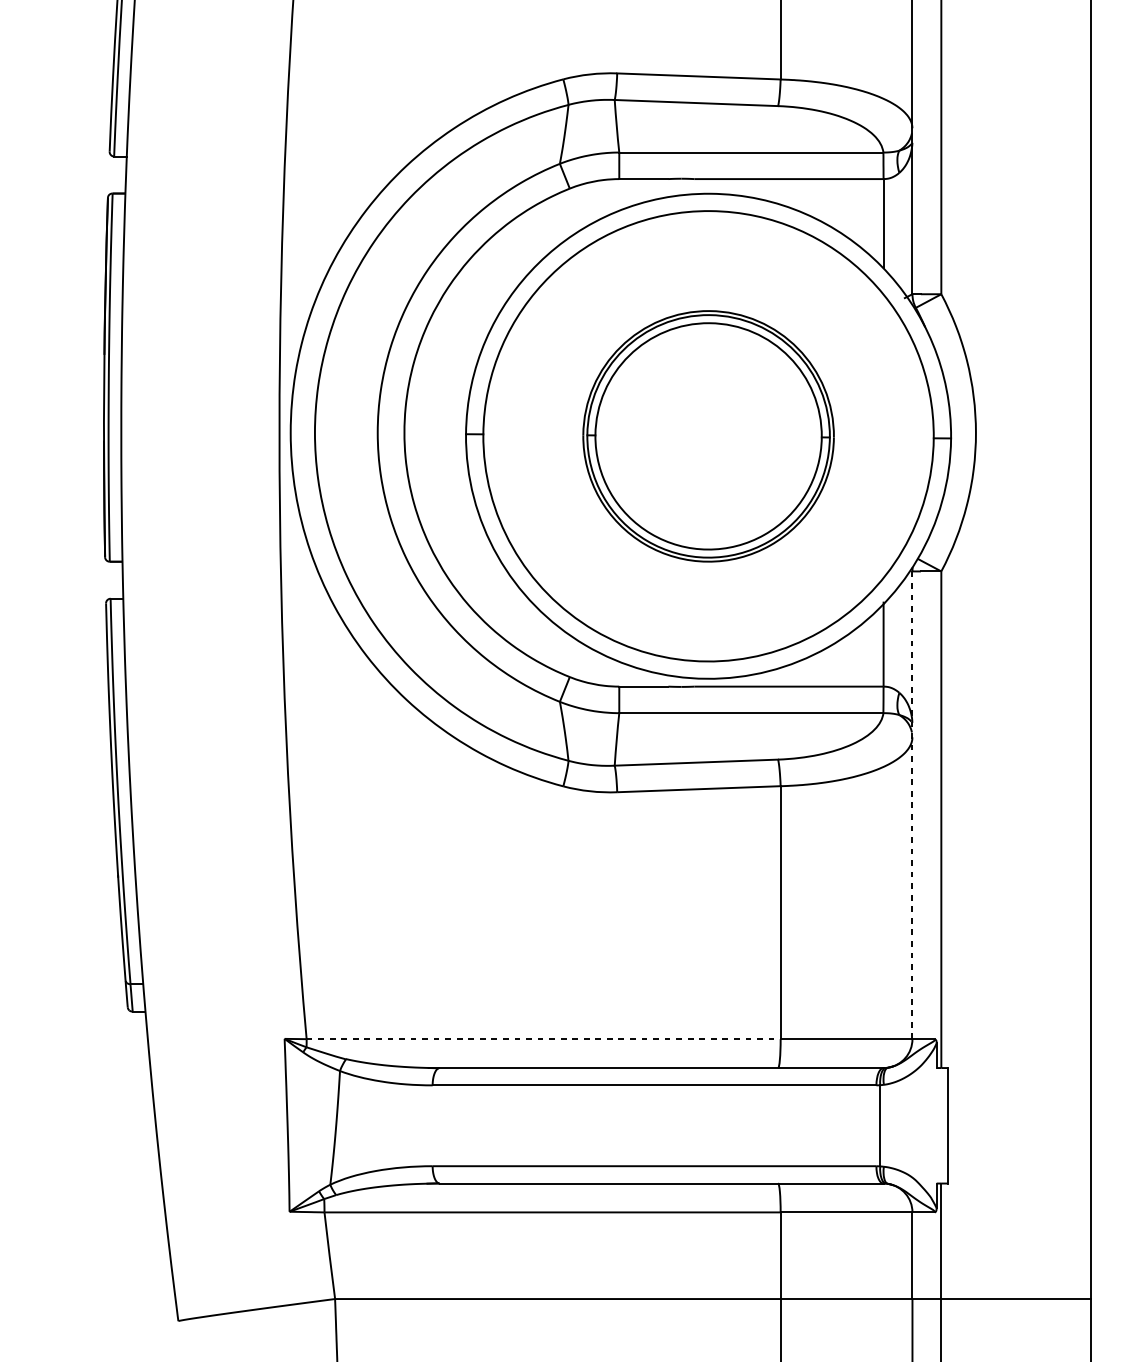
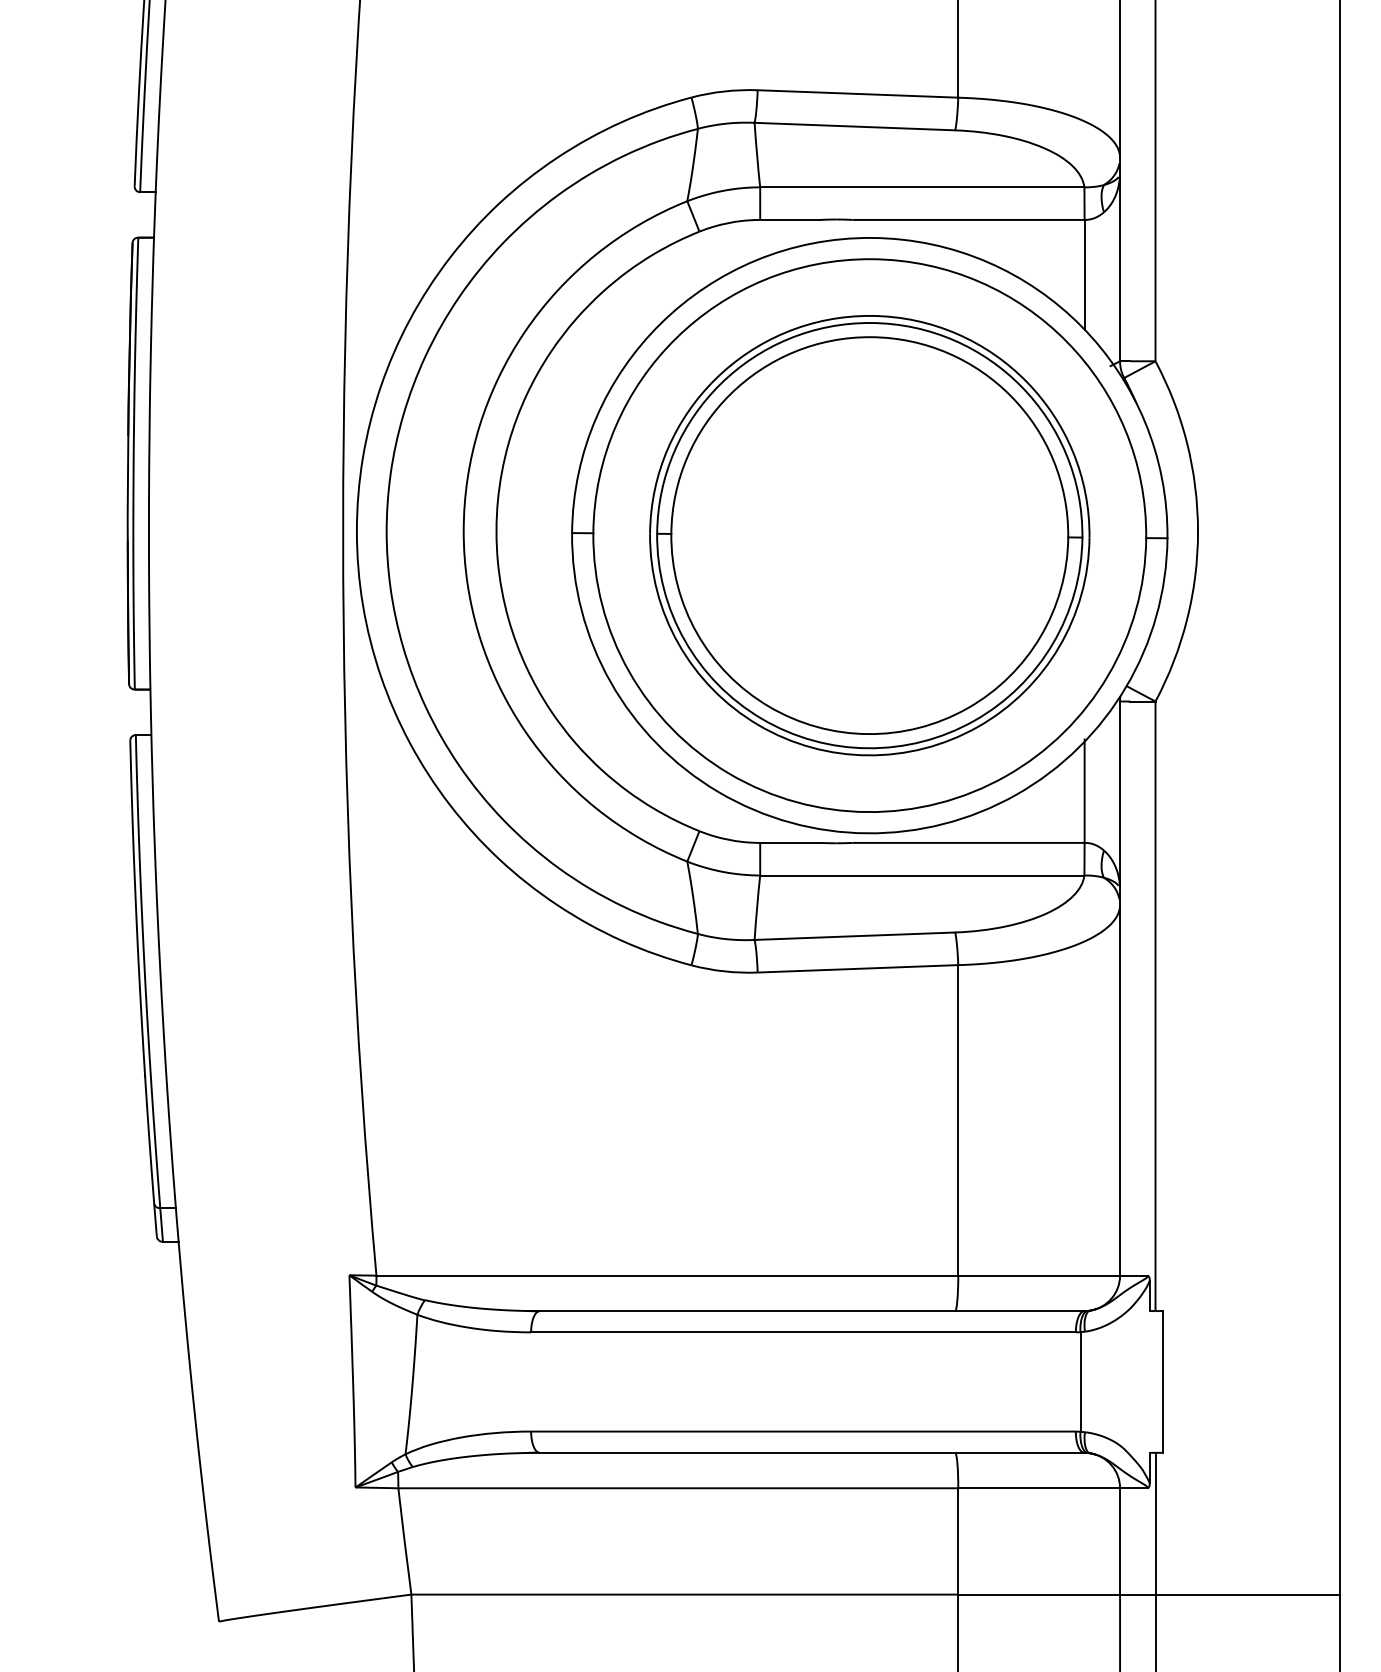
part: (708, 436) -> (869, 535), size x1.43
line: (912, 806) -> (1120, 989), dashed -> solid
line: (543, 1039) -> (667, 1275), dashed -> solid

